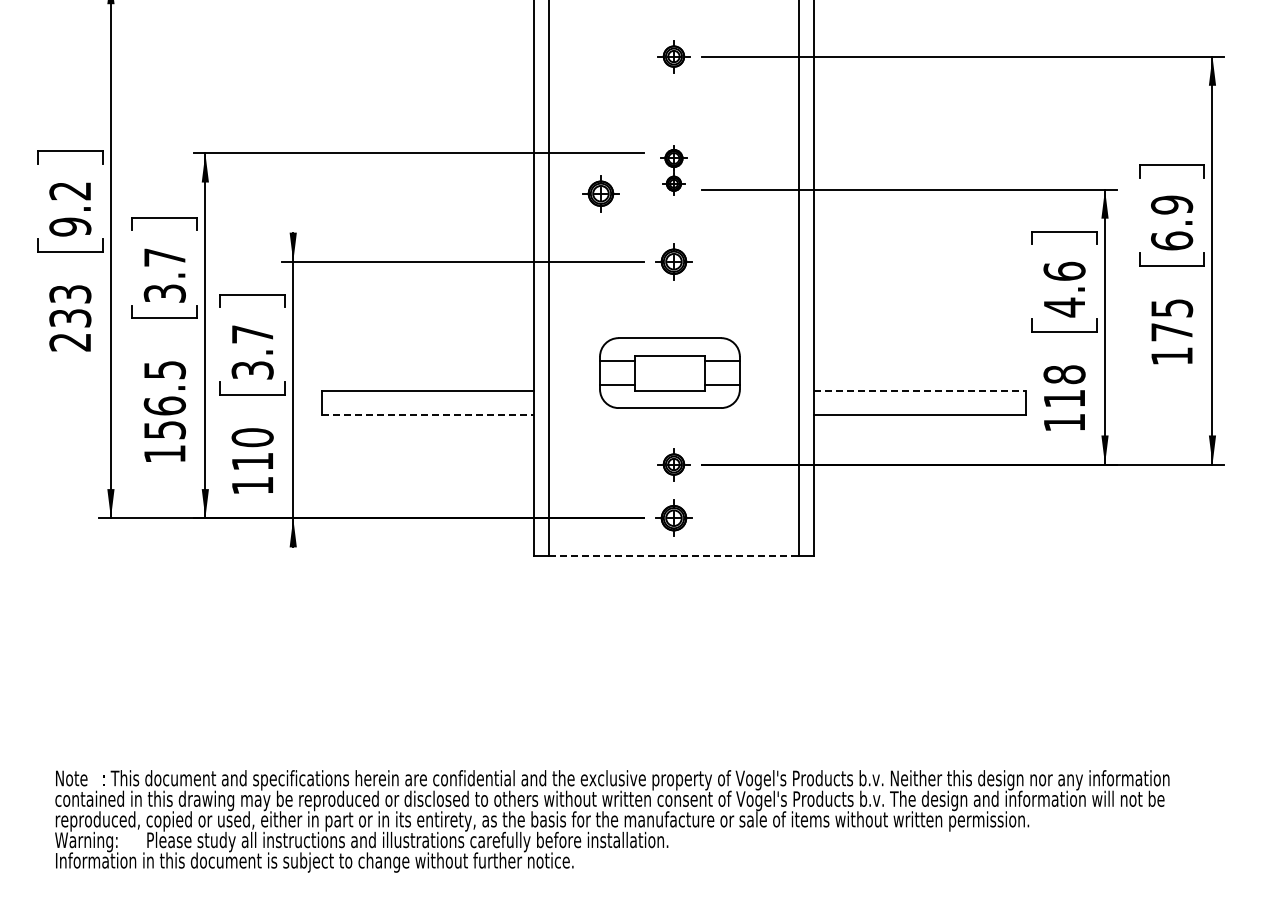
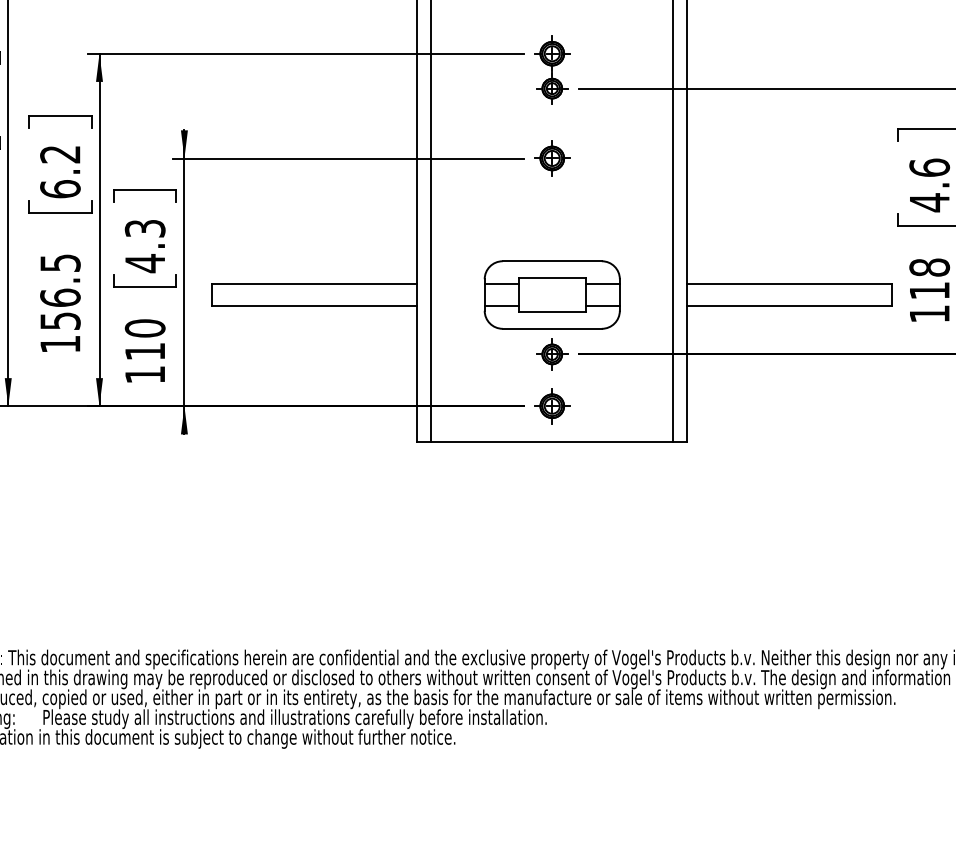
part: (673, 170) -> (551, 70), size x1.43
part: (600, 193) -> (481, 92), removed
text: (164, 275) -> (60, 171), 3.7 -> 6.2
text: (252, 352) -> (145, 246), 3.7 -> 4.3
part: (669, 372) -> (551, 294), moved
line: (920, 391) -> (790, 283), dashed -> solid
line: (428, 414) -> (315, 306), dashed -> solid
line: (674, 555) -> (552, 442), dashed -> solid

